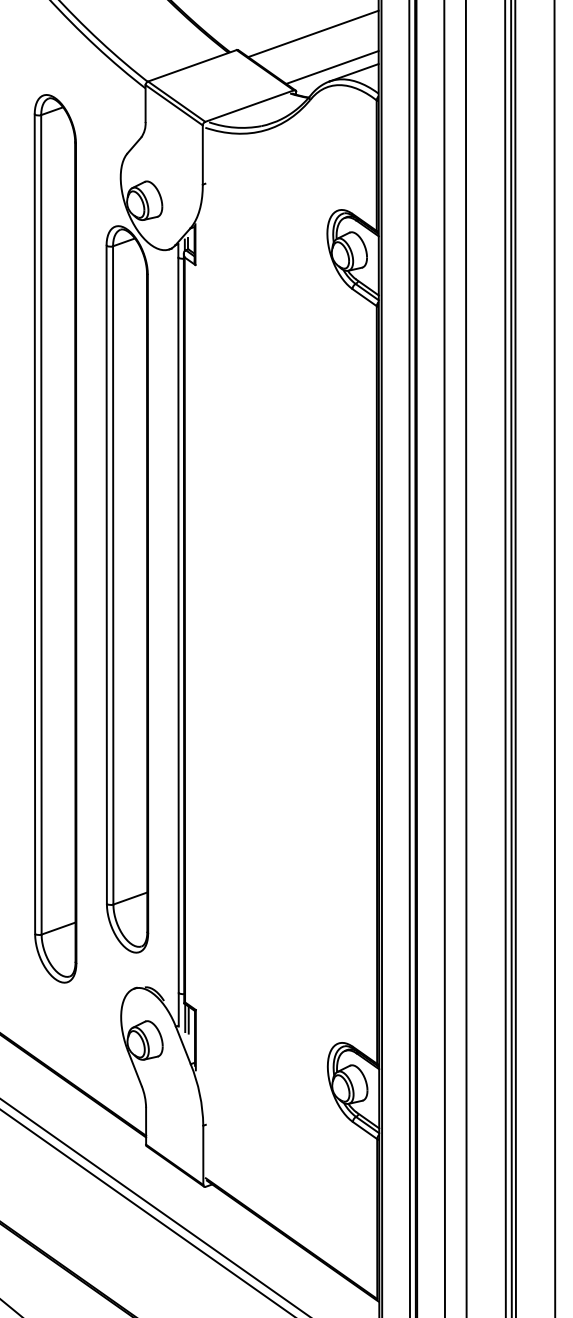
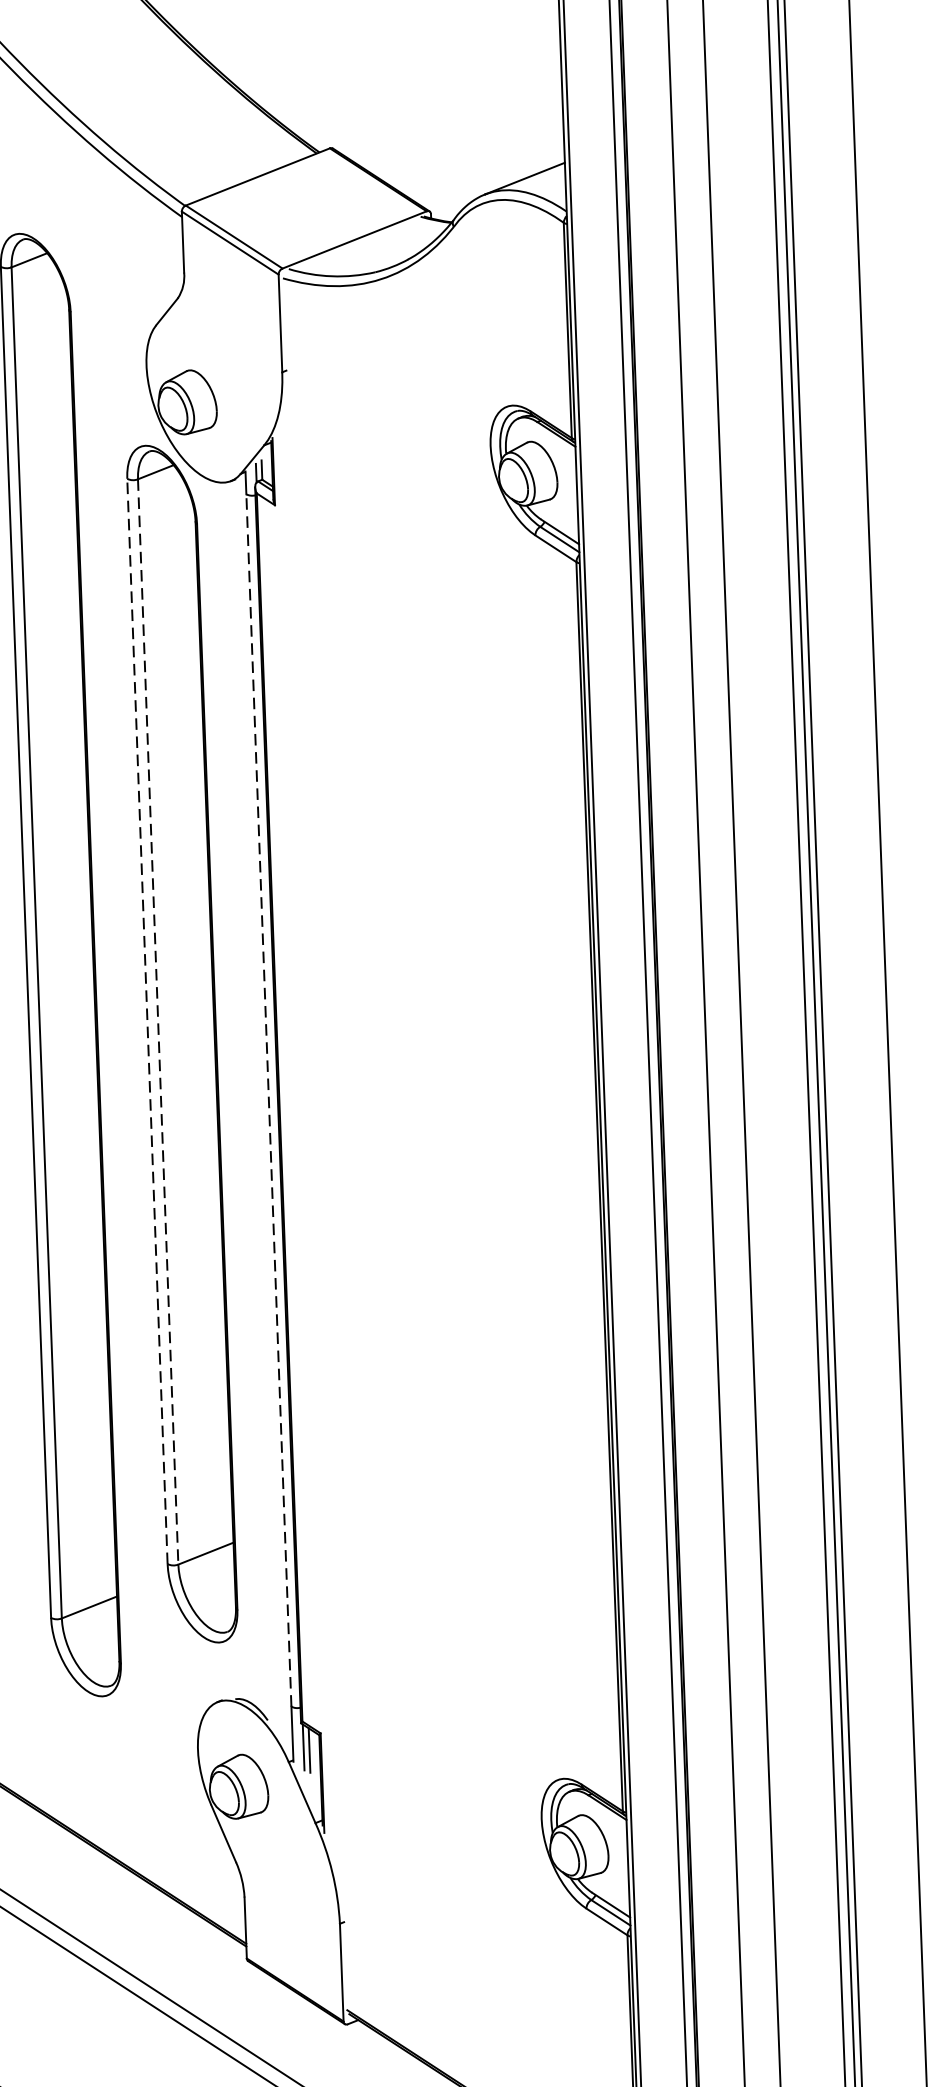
line: (313, 33) -> (455, 116), removed
line: (332, 67) -> (488, 171), removed
line: (106, 574) -> (147, 1020), solid -> dashed
line: (113, 575) -> (158, 1022), solid -> dashed
line: (178, 625) -> (268, 1100), solid -> dashed

